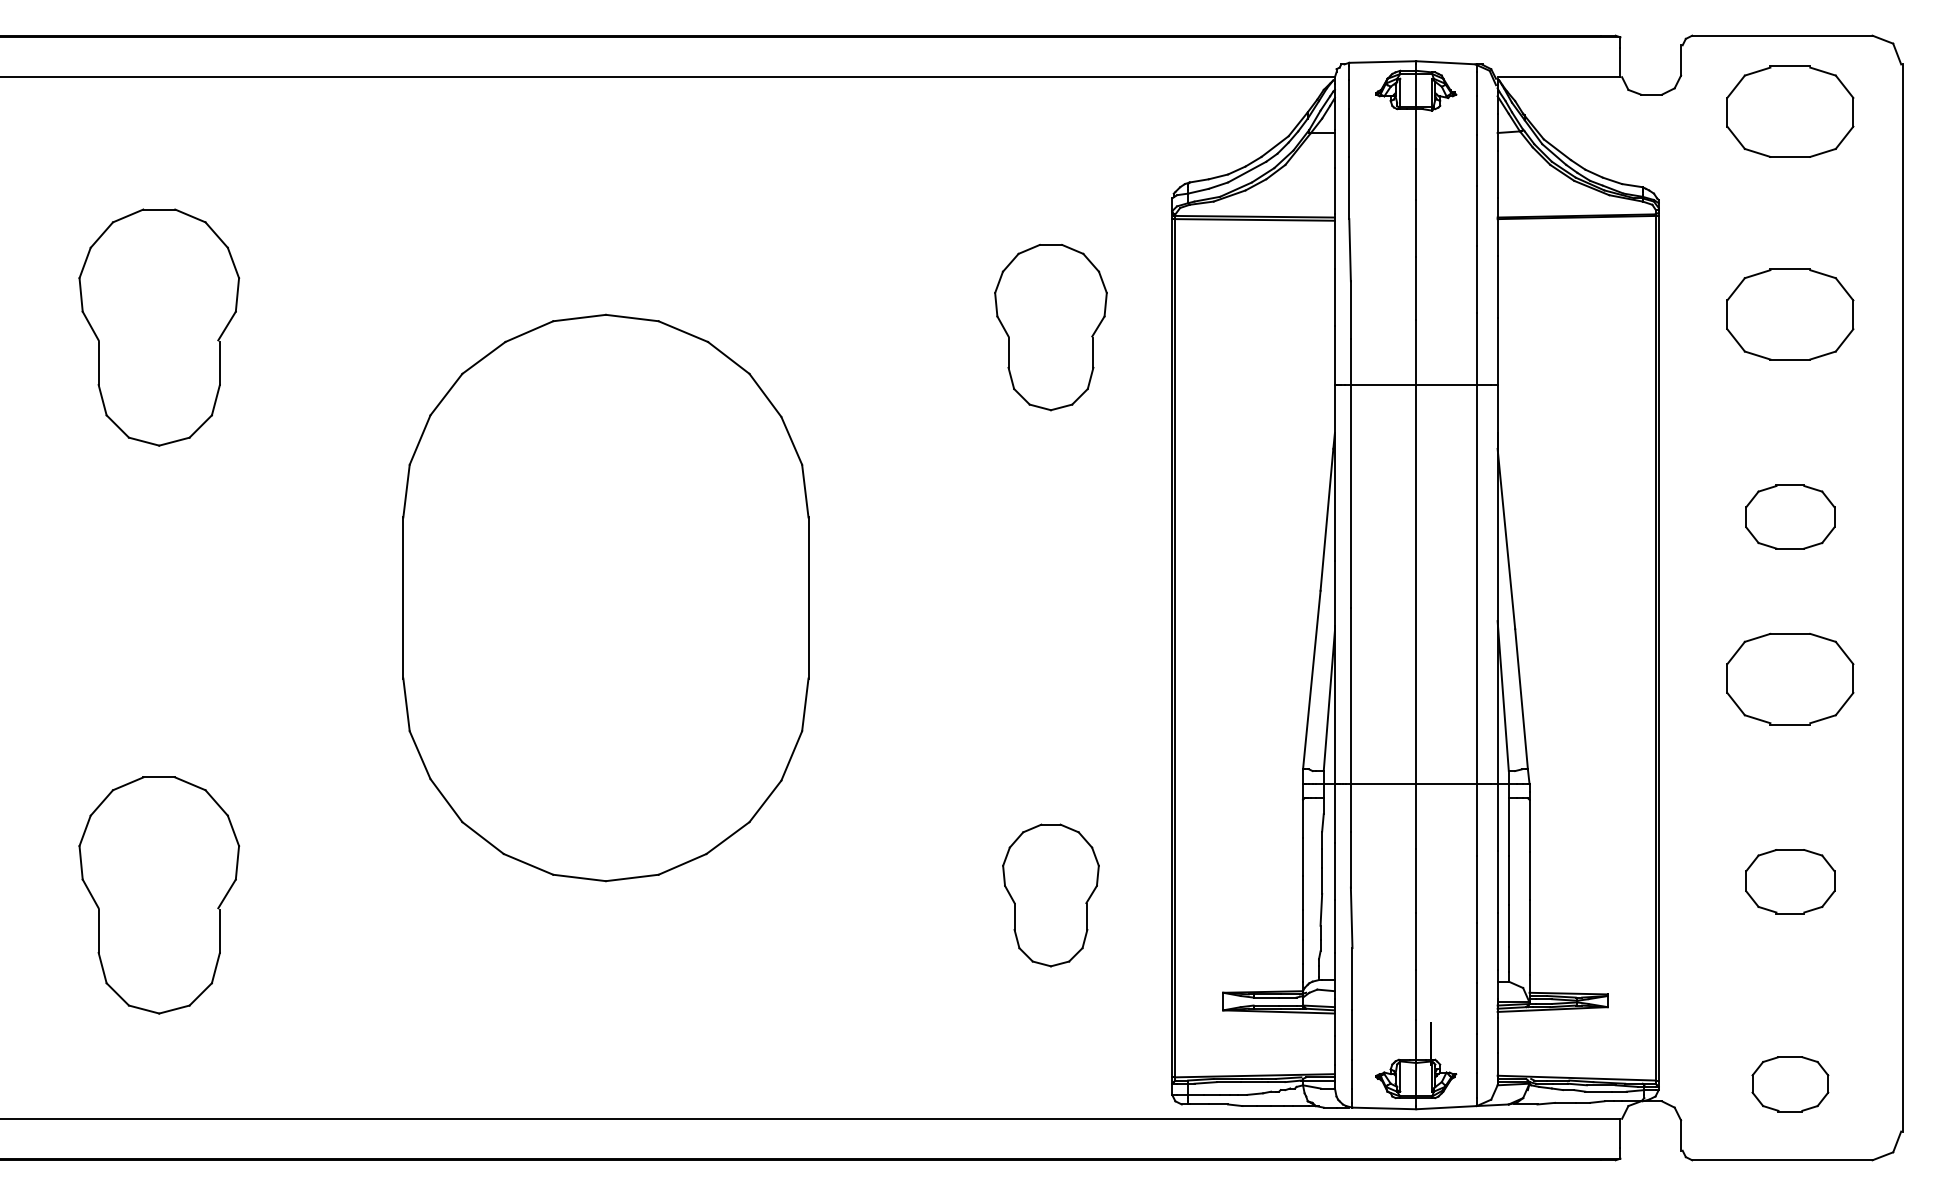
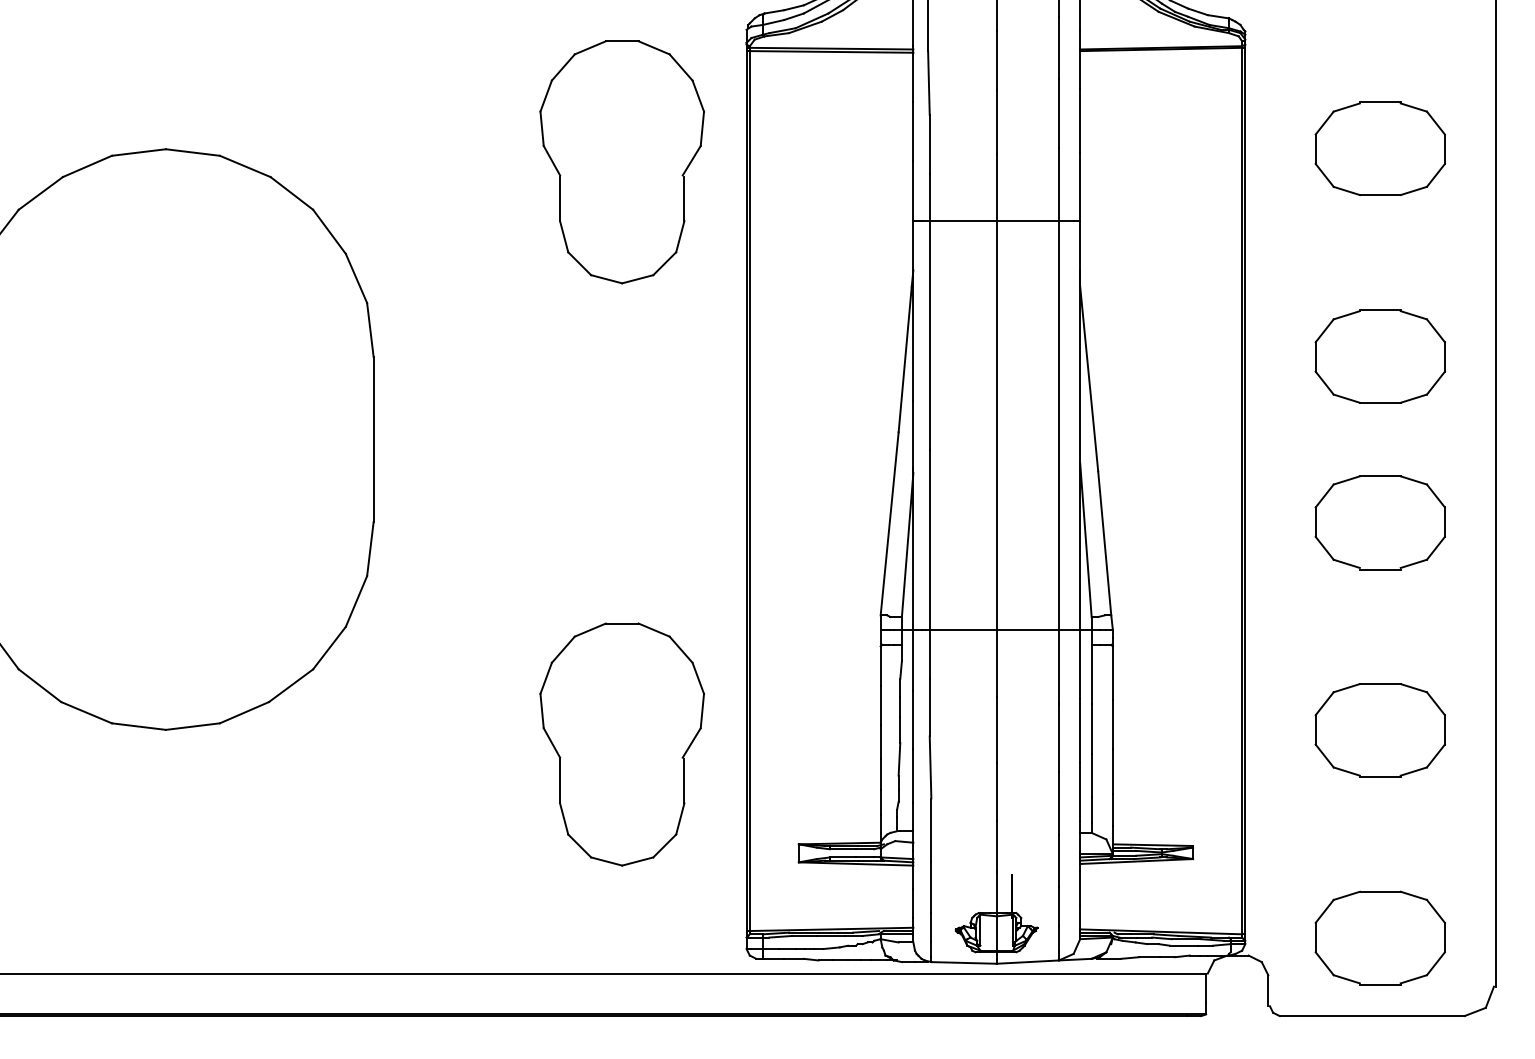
part: (1050, 327) -> (621, 162), size x1.43
part: (1790, 516) -> (1380, 355), size x1.43
part: (1790, 881) -> (1380, 730), size x1.43
part: (1050, 895) -> (621, 744), size x1.67
part: (1790, 1084) -> (1380, 938), size x1.67

